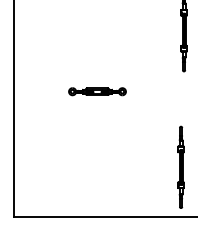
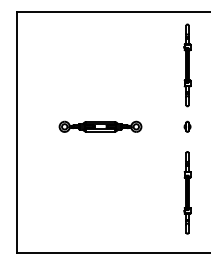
part: (97, 91) -> (100, 126), size x1.43
part: (183, 91) -> (187, 126), added
part: (181, 167) -> (187, 192), moved

